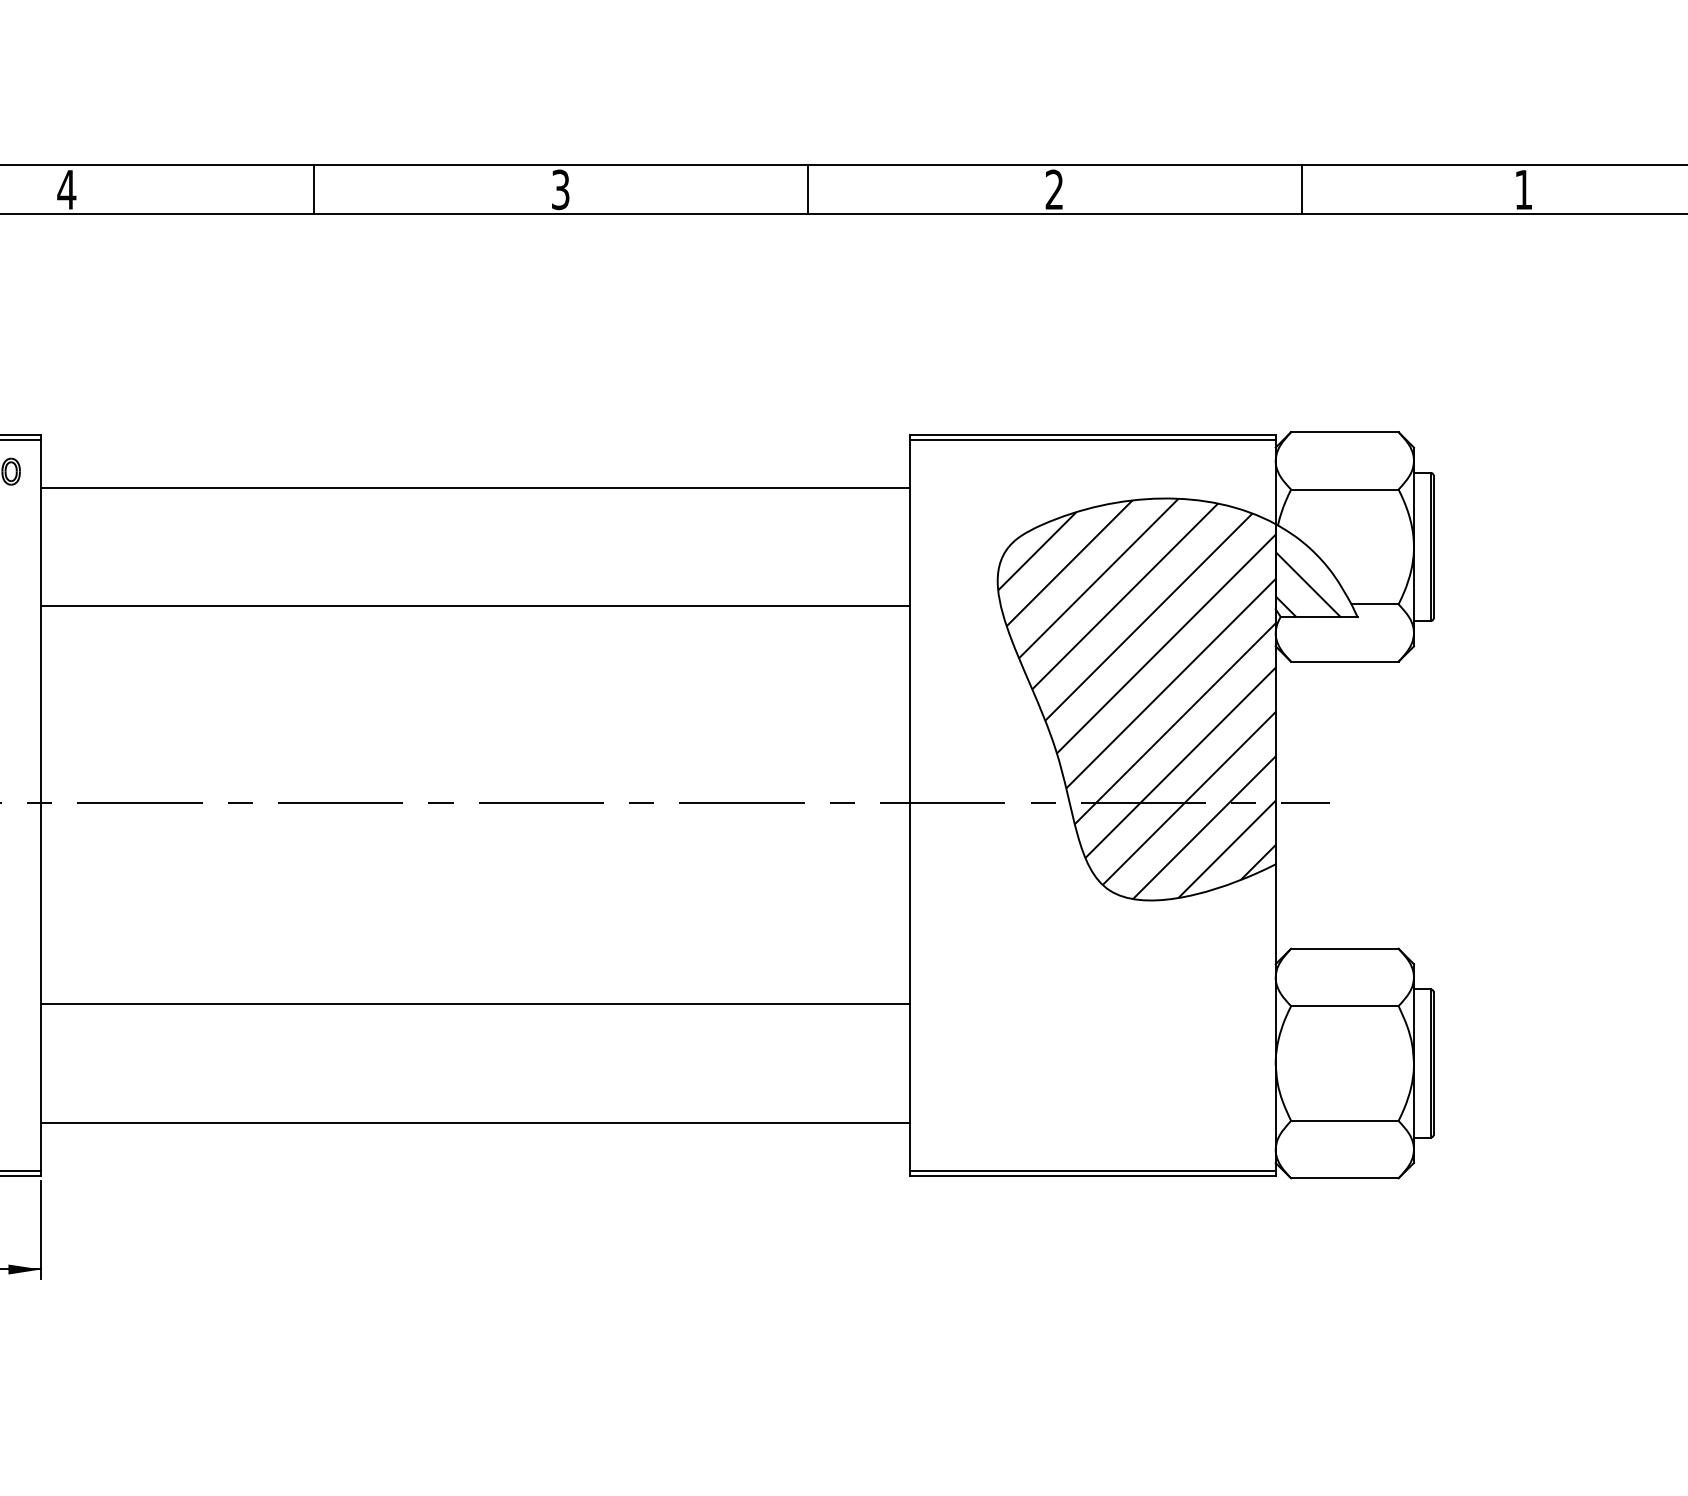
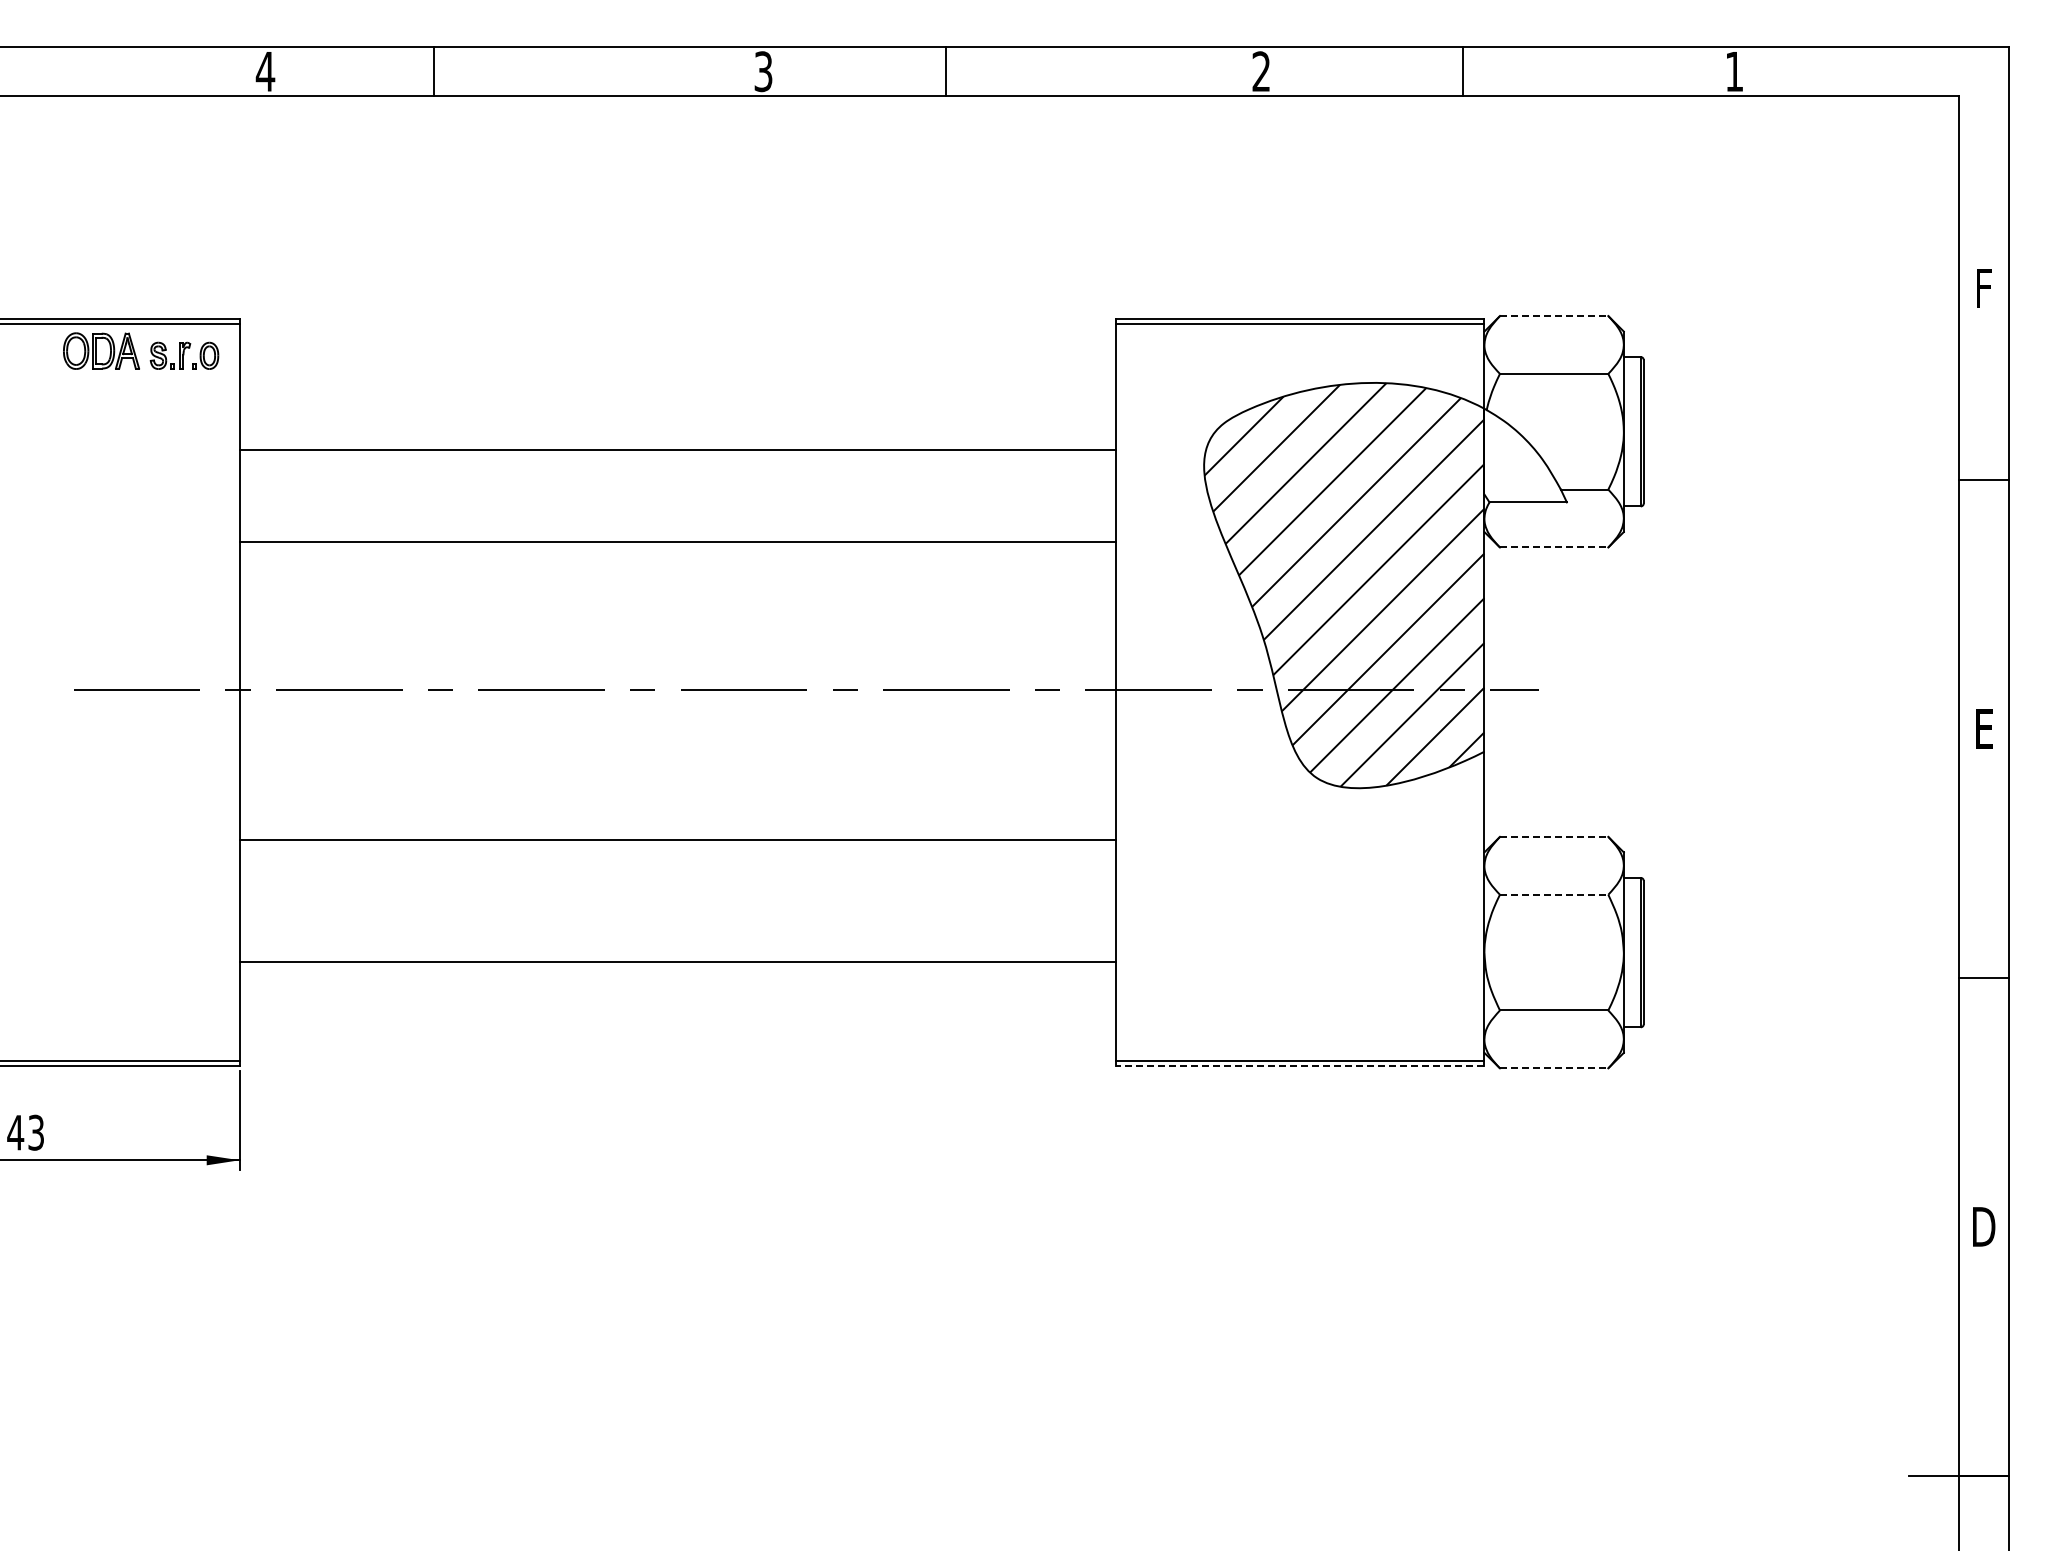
line: (314, 189) -> (434, 71), moved
line: (807, 189) -> (945, 71), moved
line: (1301, 189) -> (1462, 71), moved
line: (1345, 432) -> (1554, 316), solid -> dashed
line: (475, 488) -> (677, 450), moved
hatch: (1307, 584) -> (1516, 469), removed
line: (475, 606) -> (677, 541), moved
line: (1345, 661) -> (1554, 547), solid -> dashed
line: (1345, 948) -> (1554, 836), solid -> dashed
line: (475, 1003) -> (677, 839), moved
line: (1345, 1005) -> (1554, 894), solid -> dashed
line: (475, 1122) -> (677, 962), moved
line: (1092, 1175) -> (1299, 1065), solid -> dashed
line: (1345, 1178) -> (1554, 1068), solid -> dashed

